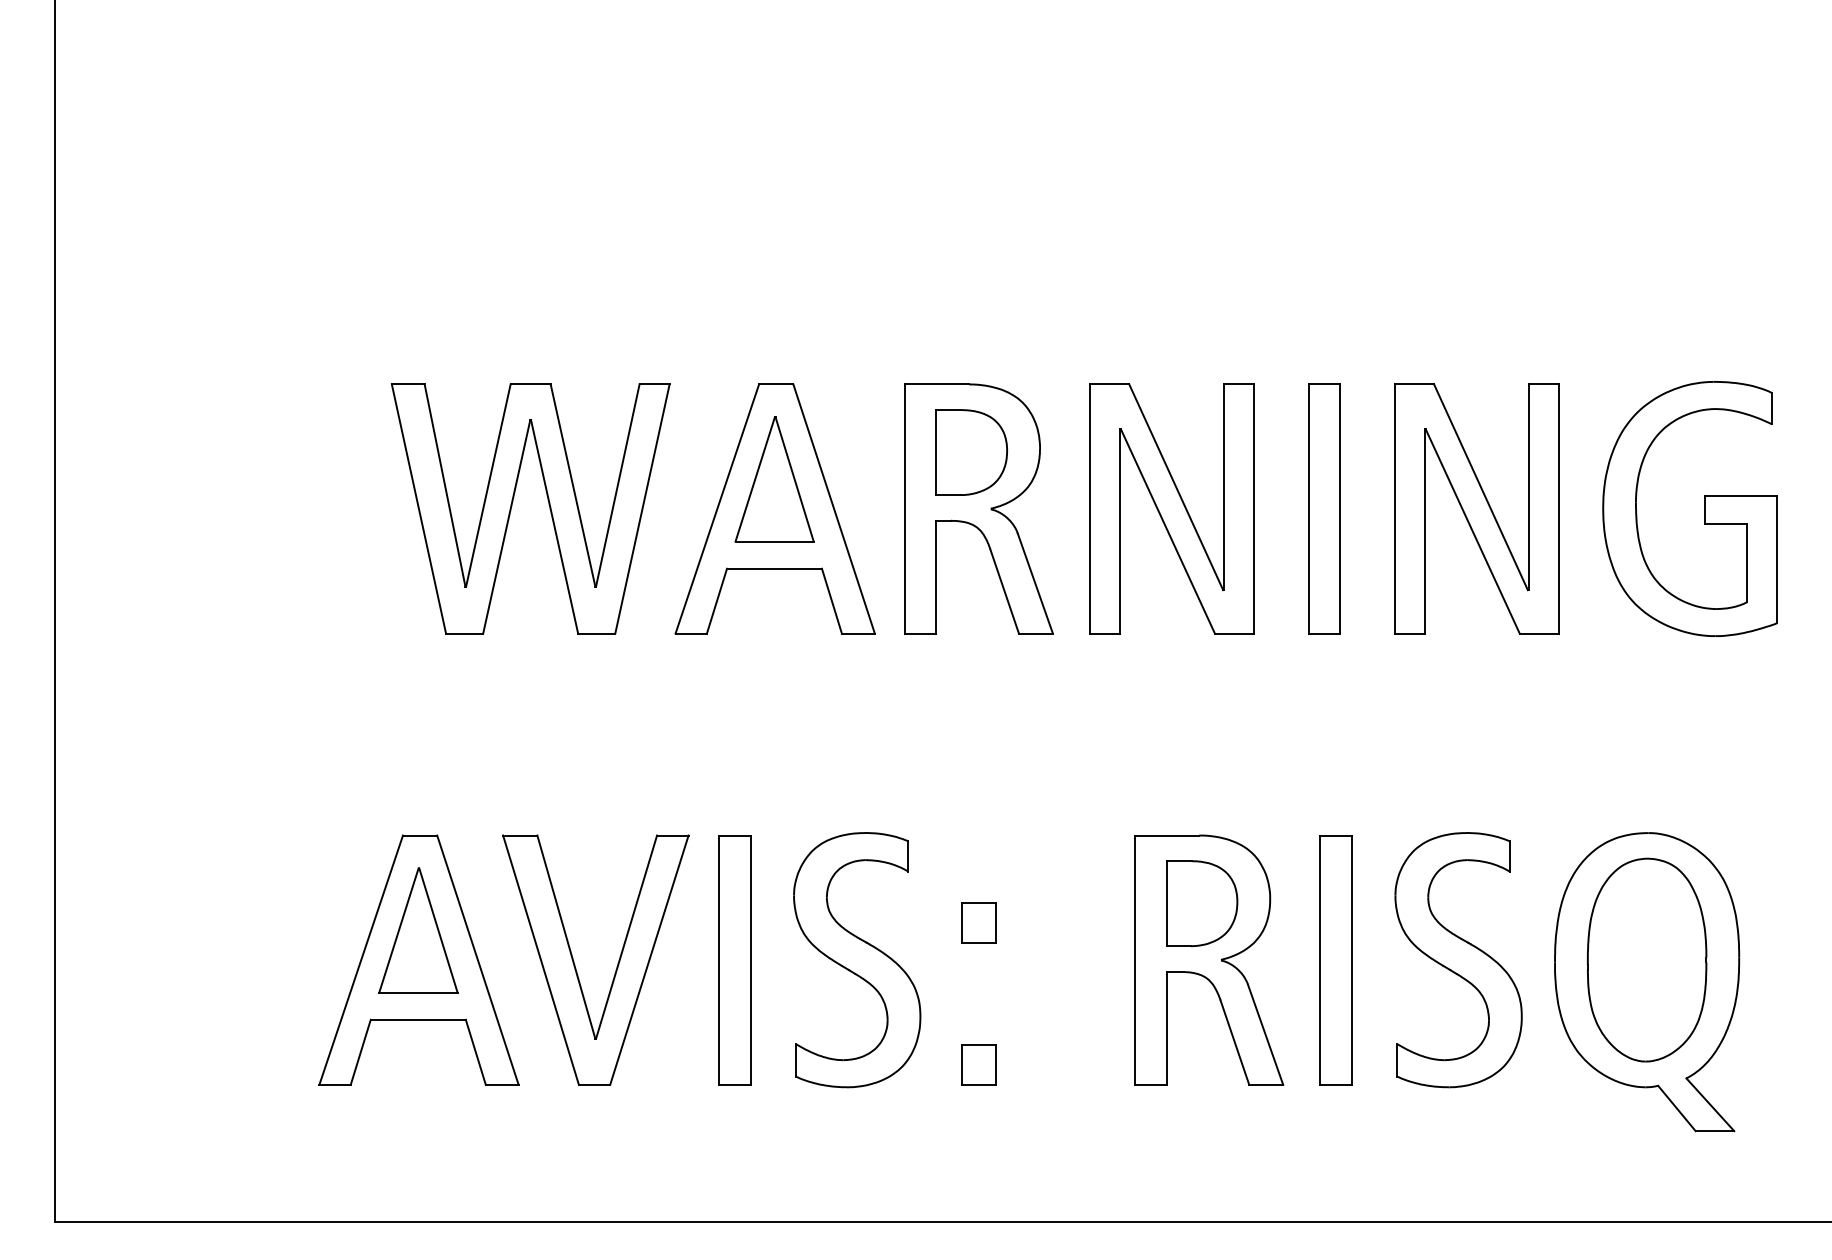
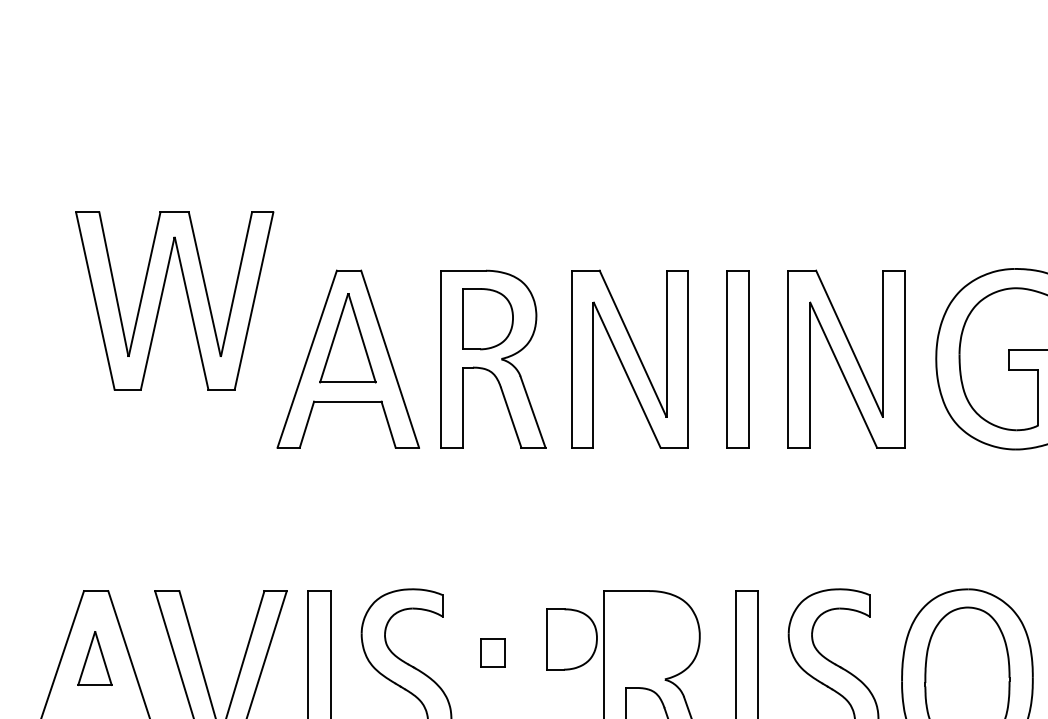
part: (512, 506) -> (161, 299), moved
part: (1202, 903) -> (572, 639), moved
part: (418, 930) -> (95, 658), size x0.6

